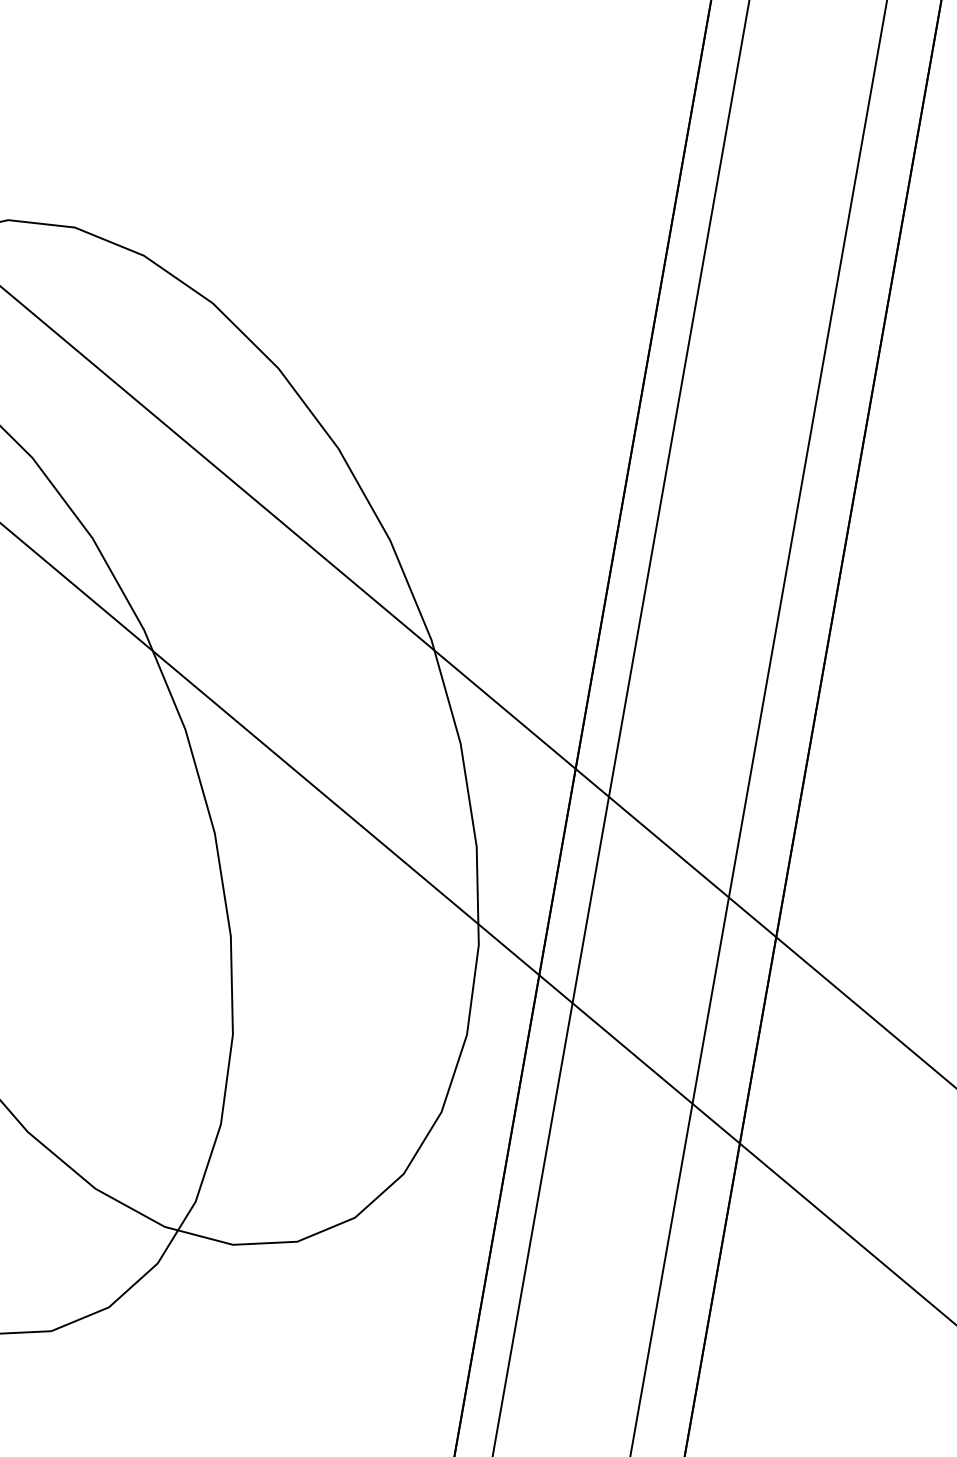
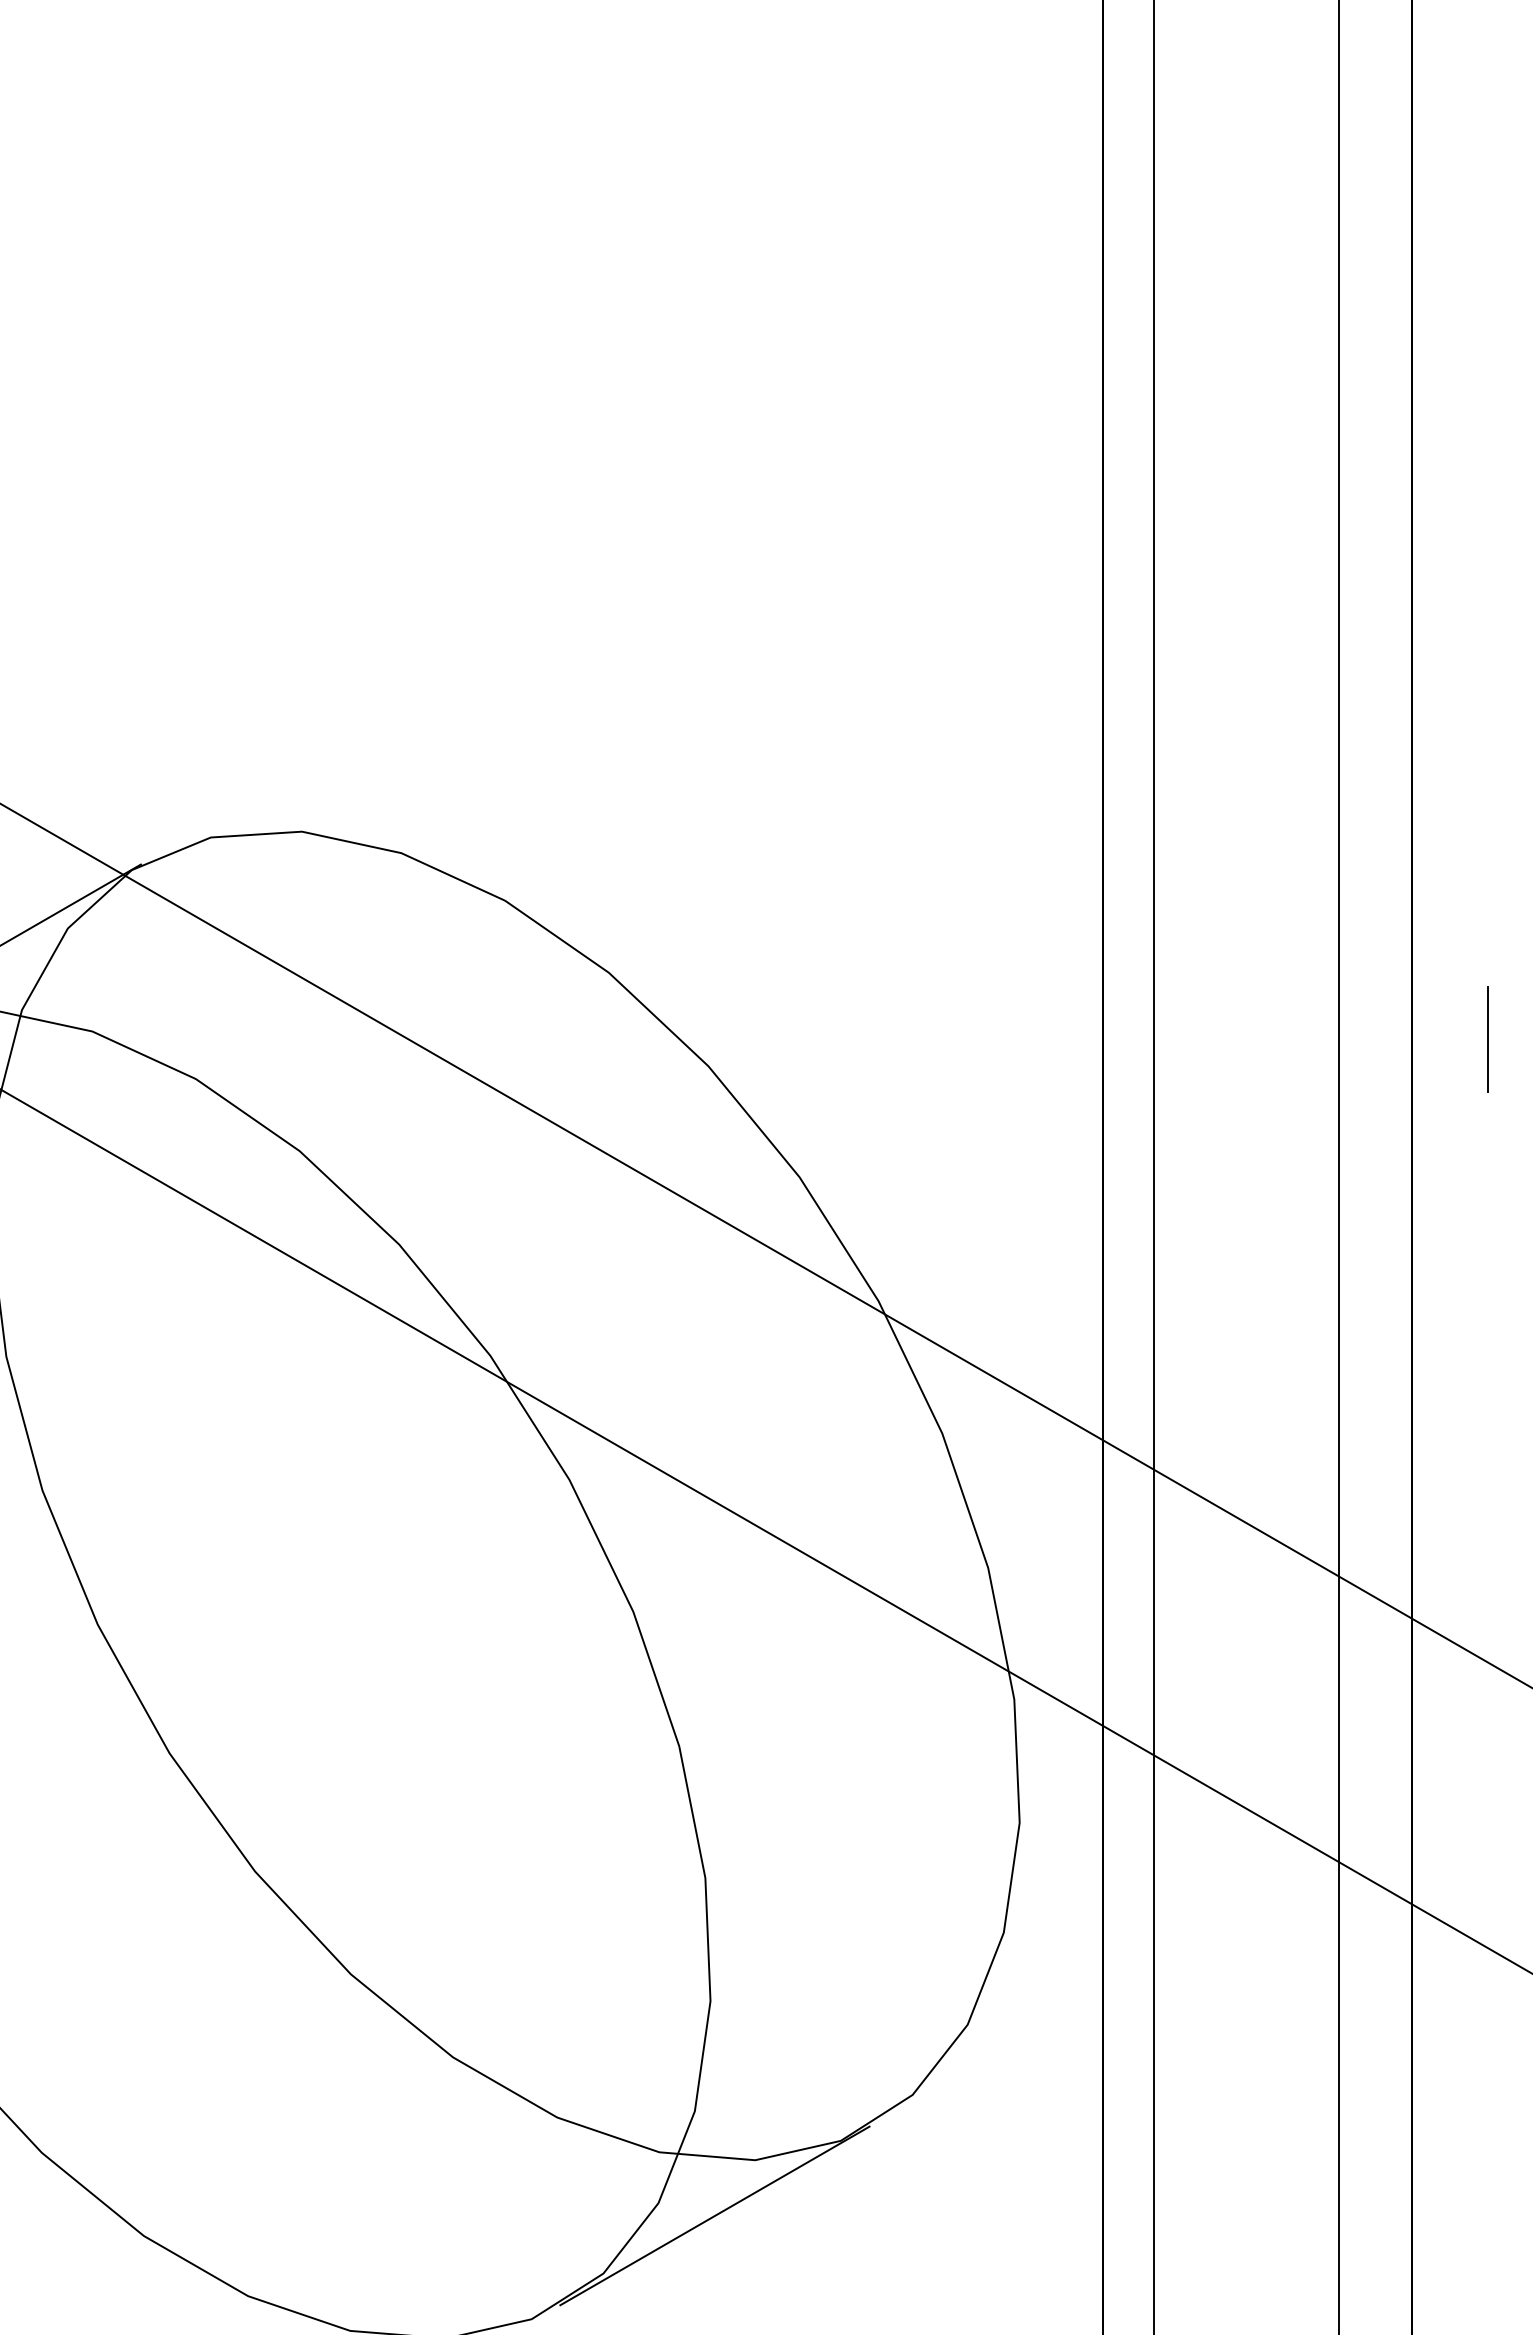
line: (904, 528) -> (1487, 1039), added
line: (196, 1279) -> (714, 2215), added

